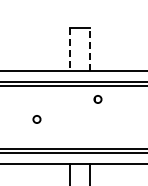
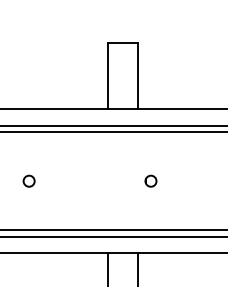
line: (70, 49) -> (108, 76), dashed -> solid
line: (89, 49) -> (137, 76), dashed -> solid
part: (97, 99) -> (150, 181), moved
circle: (36, 119) -> (28, 181), moved

